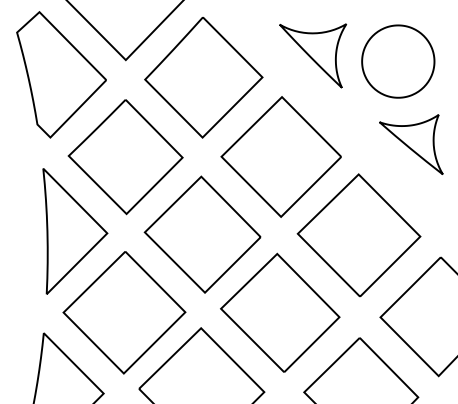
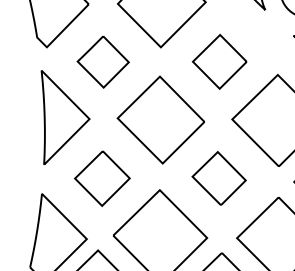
part: (280, 156) -> (219, 61), size x0.6
part: (125, 157) -> (103, 62), size x0.6
part: (124, 312) -> (102, 178), size x0.6
part: (280, 312) -> (219, 178), size x0.6

